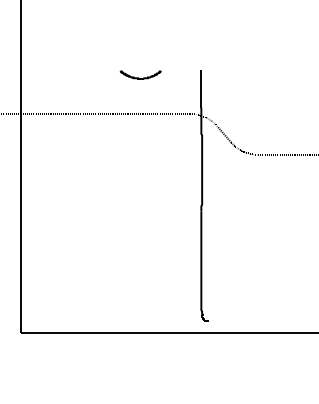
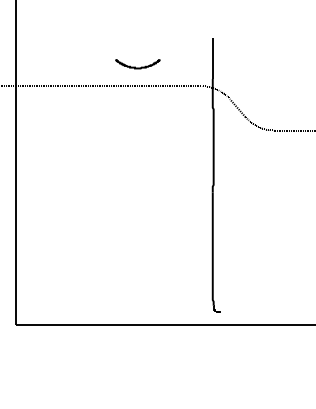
curve: (138, 77) -> (135, 66), moved

